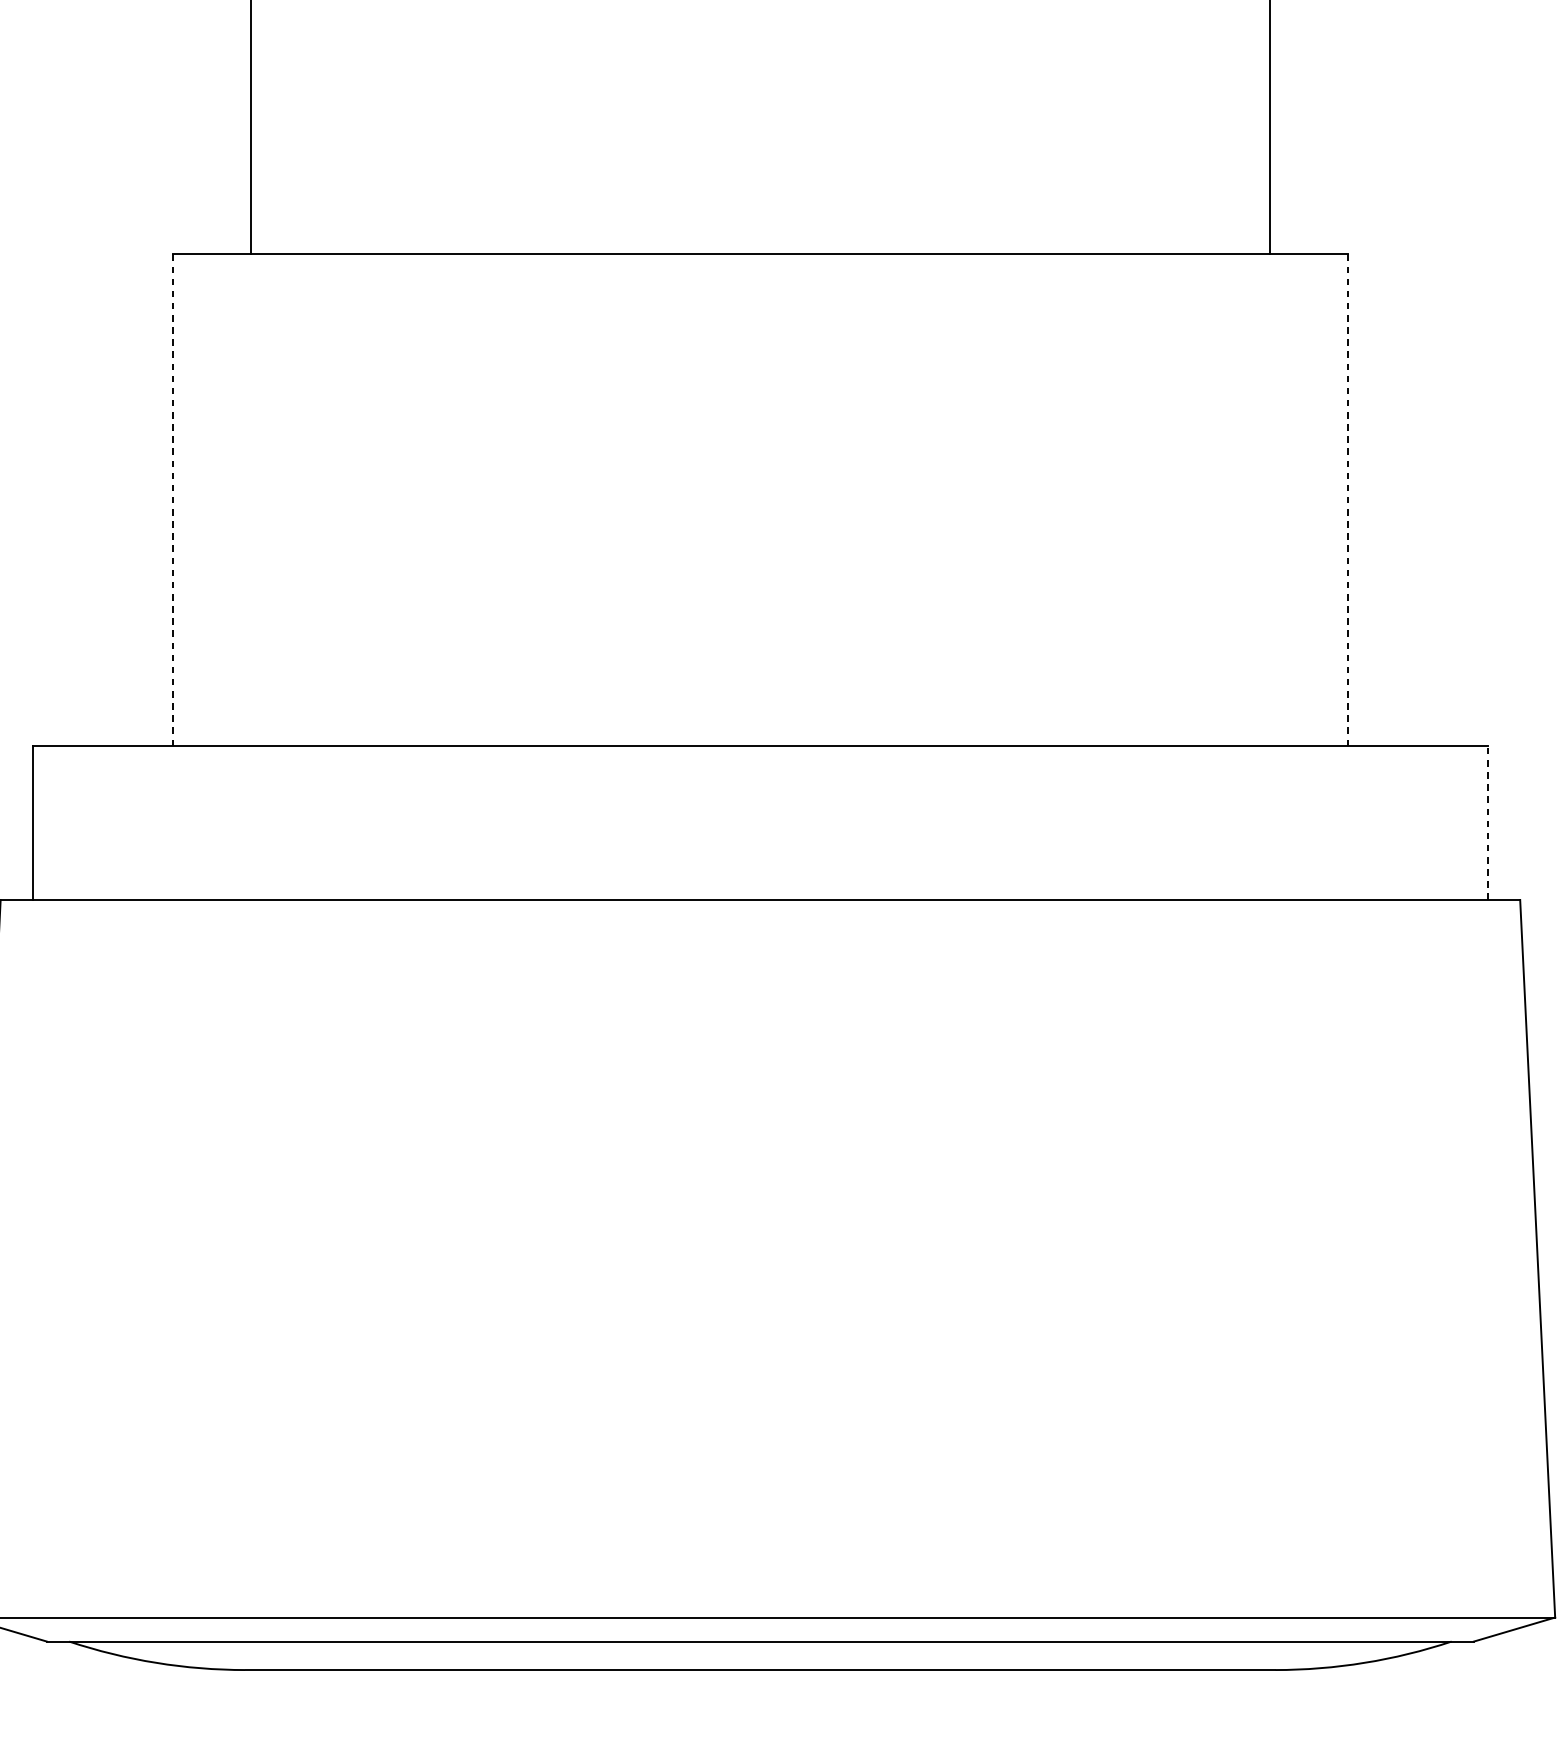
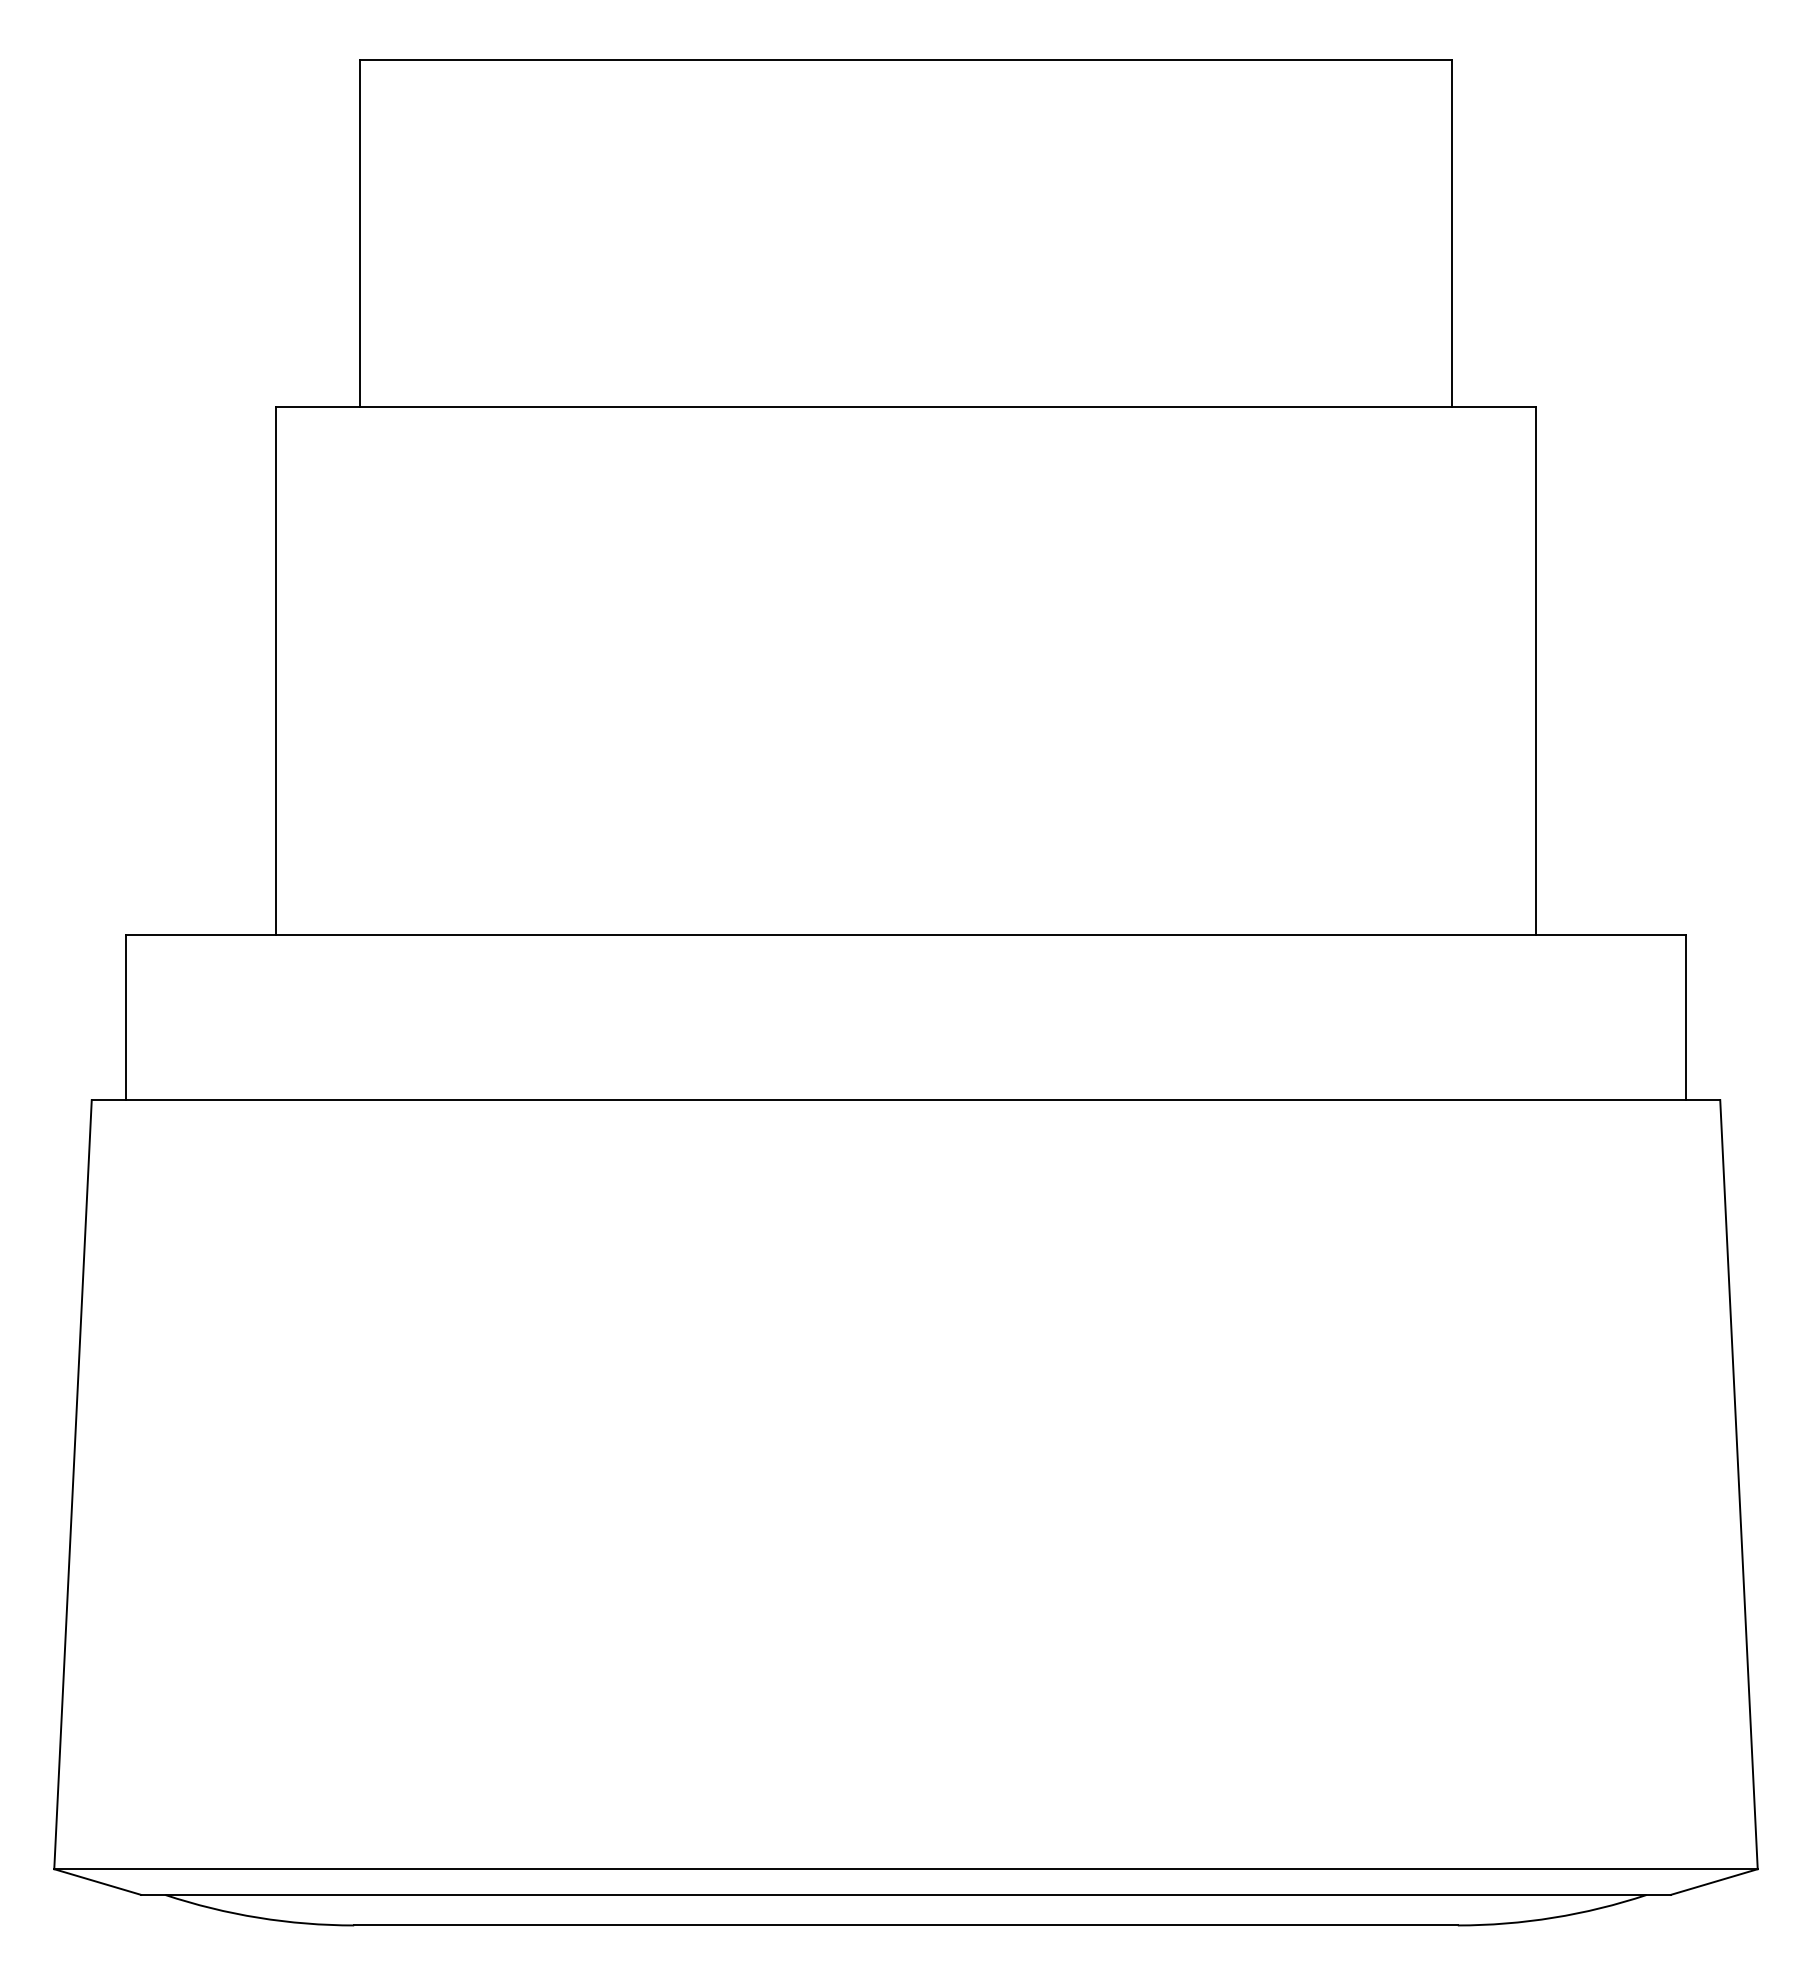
line: (173, 499) -> (276, 671), dashed -> solid
line: (1347, 499) -> (1535, 671), dashed -> solid
line: (1487, 822) -> (1685, 1017), dashed -> solid

